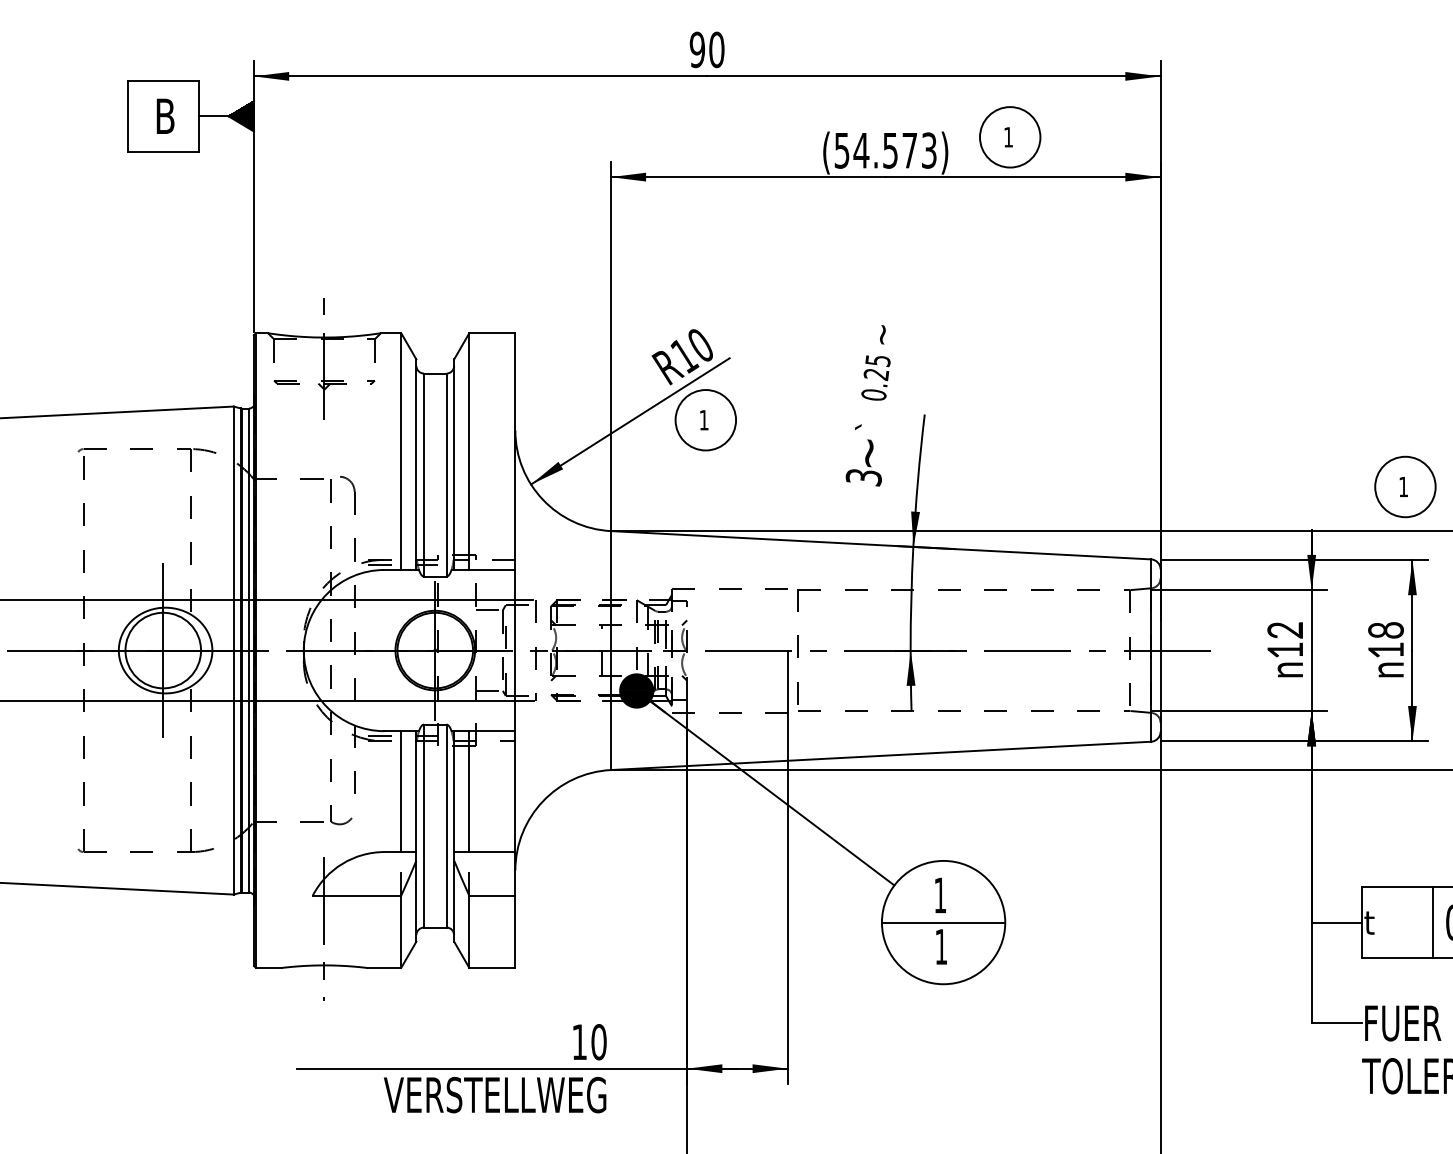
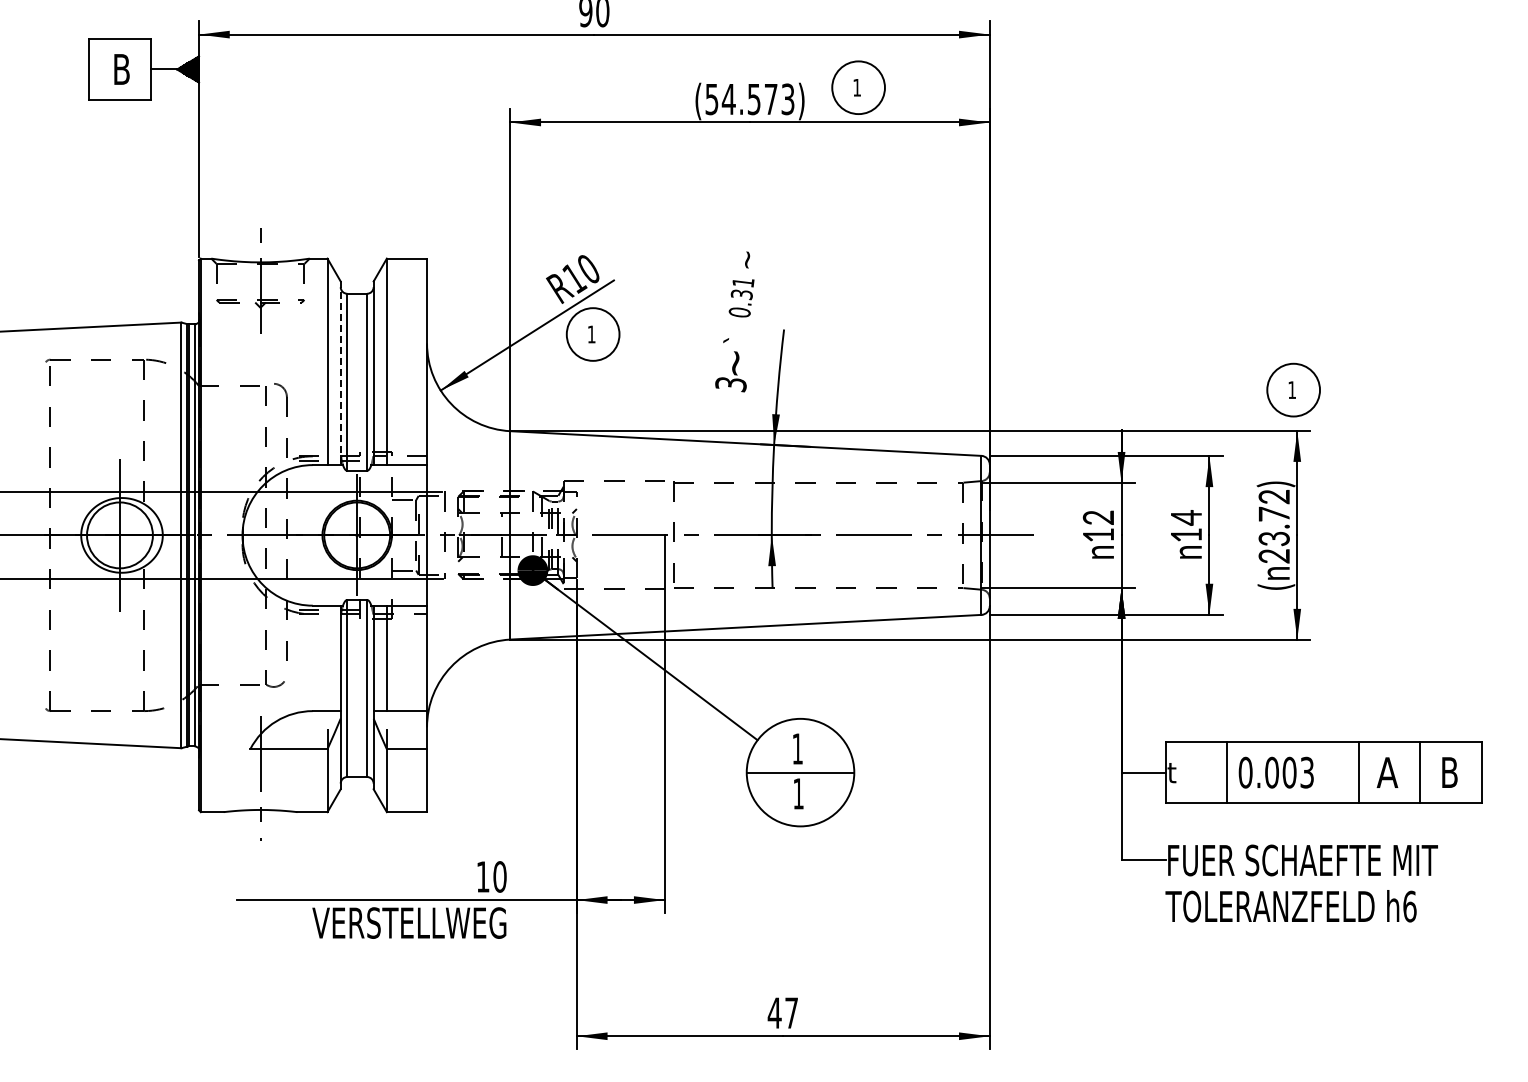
text: (877, 368) -> (742, 289), 0.25 -> 0.31
line: (416, 464) -> (340, 373), solid -> dashed
part: (1405, 486) -> (1203, 392), removed
text: (1385, 630) -> (1185, 517), 18 -> 14
line: (401, 791) -> (327, 658), removed

